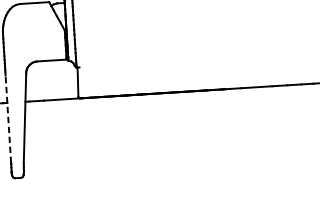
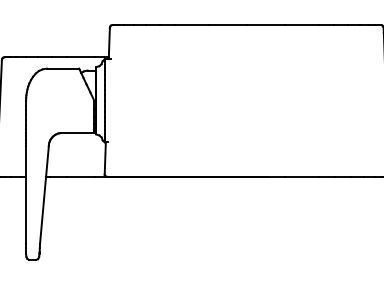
line: (8, 119) -> (26, 194), dashed -> solid

